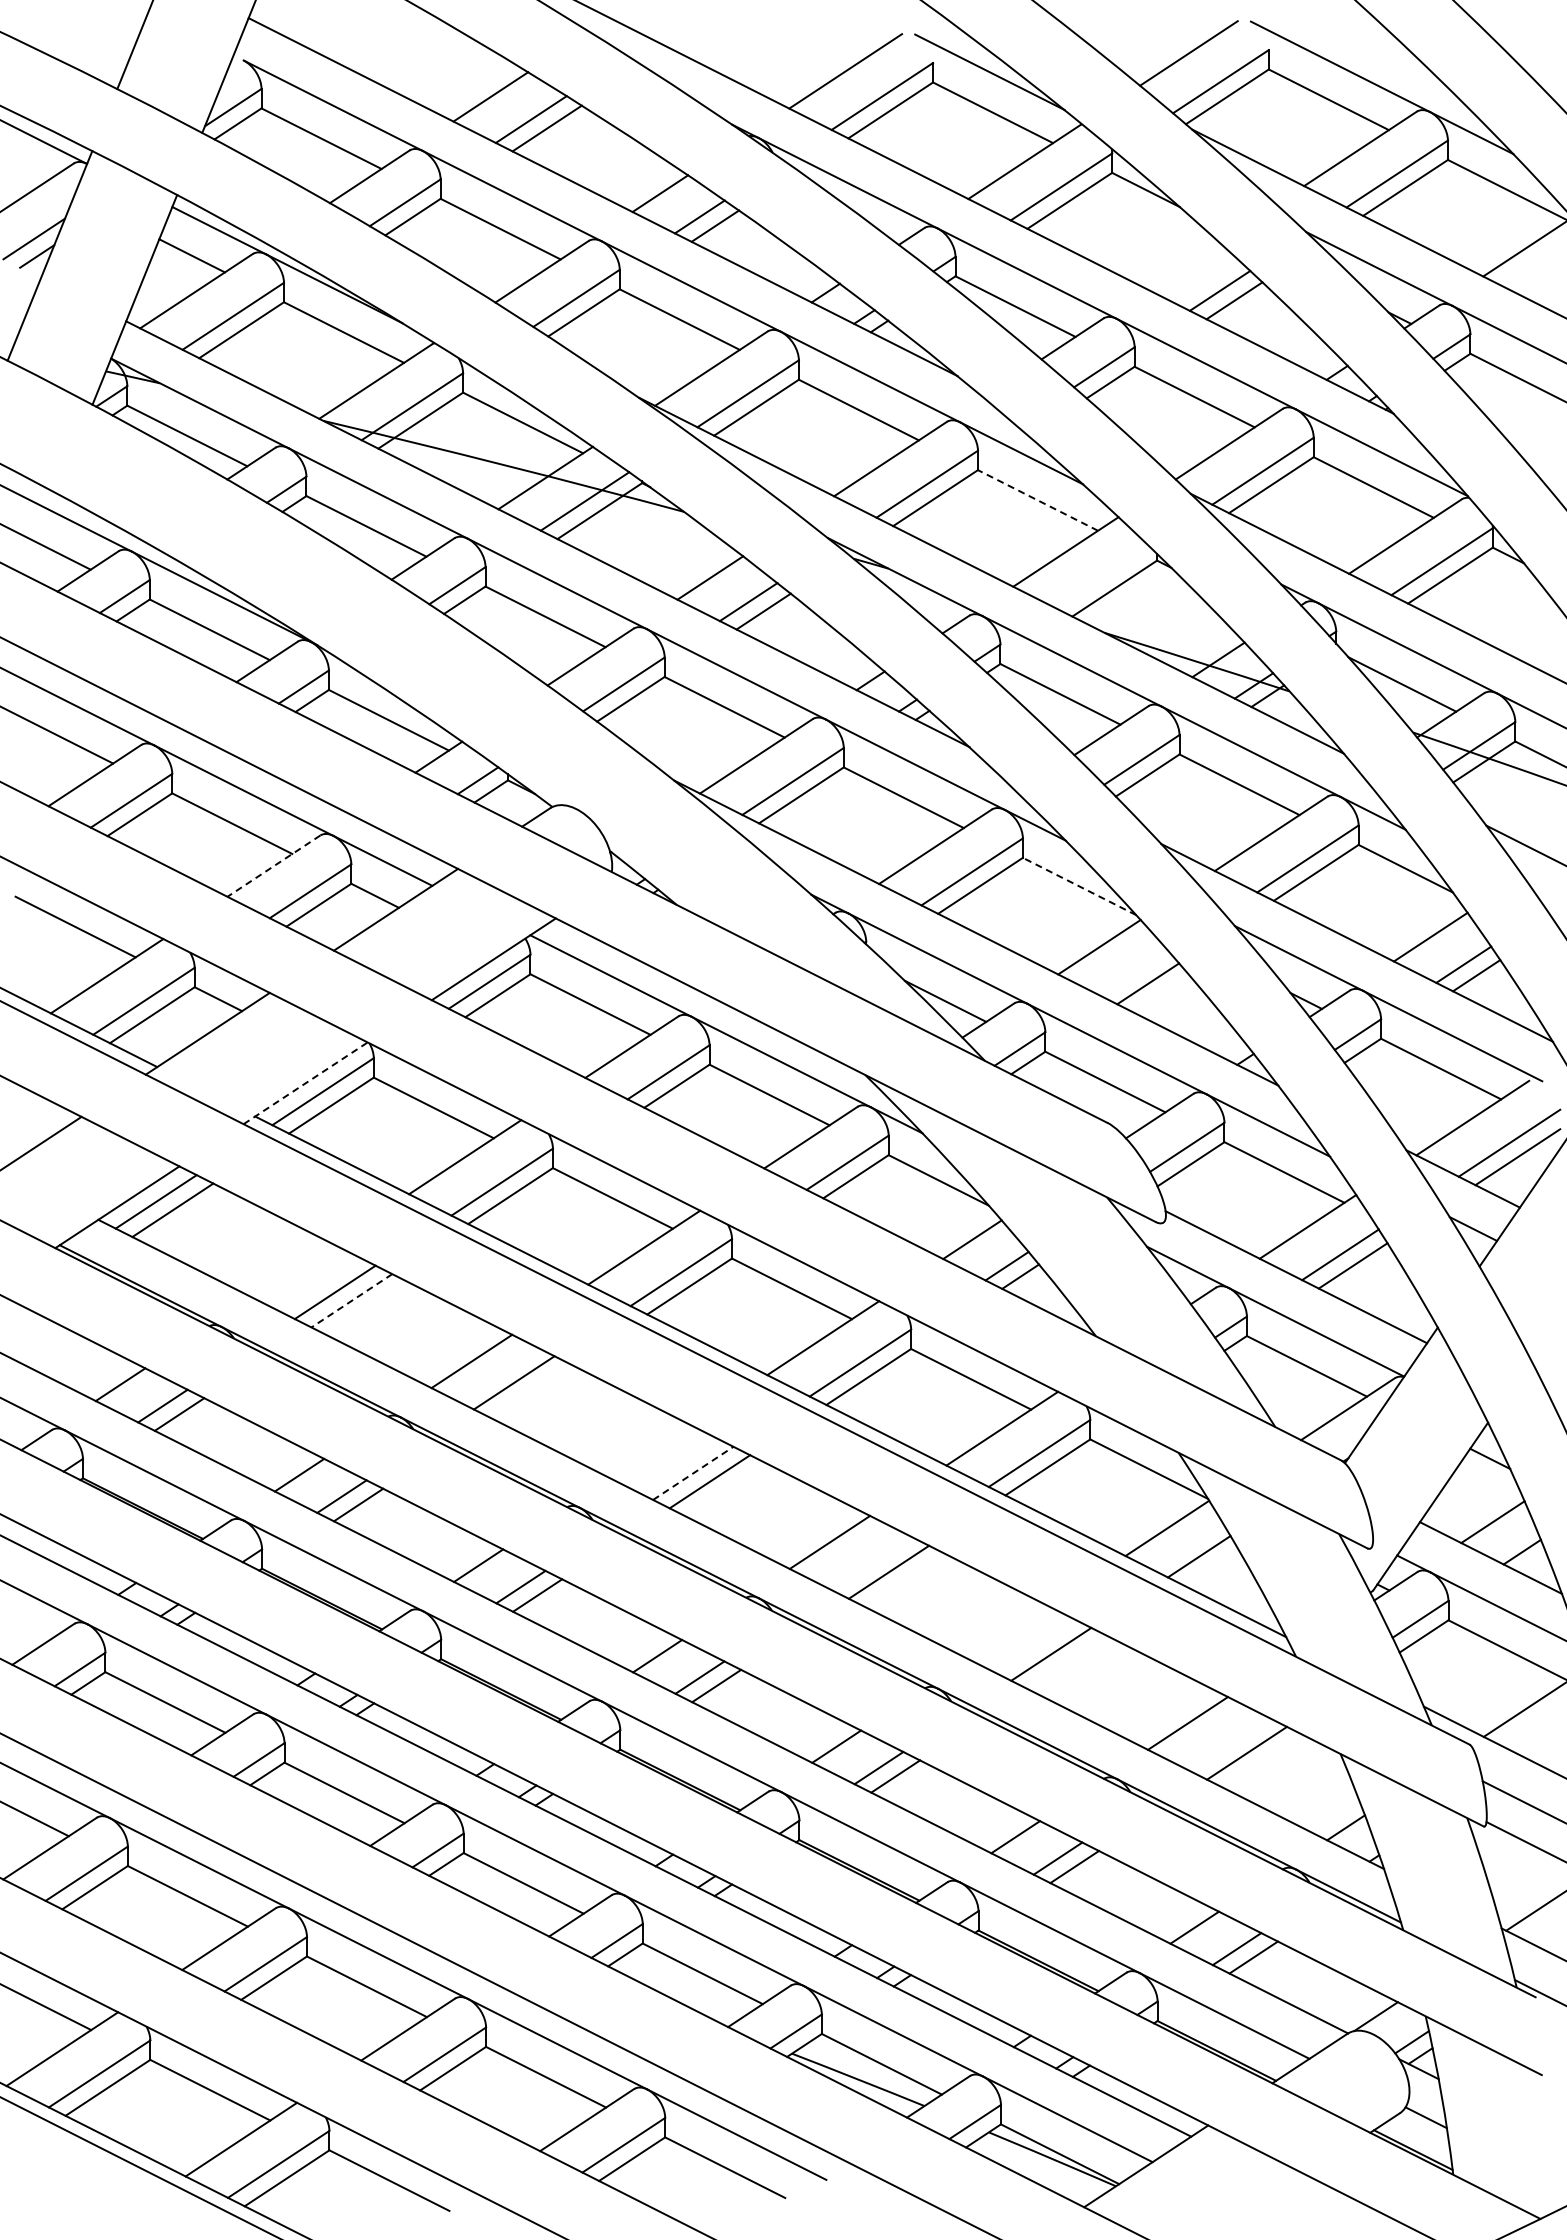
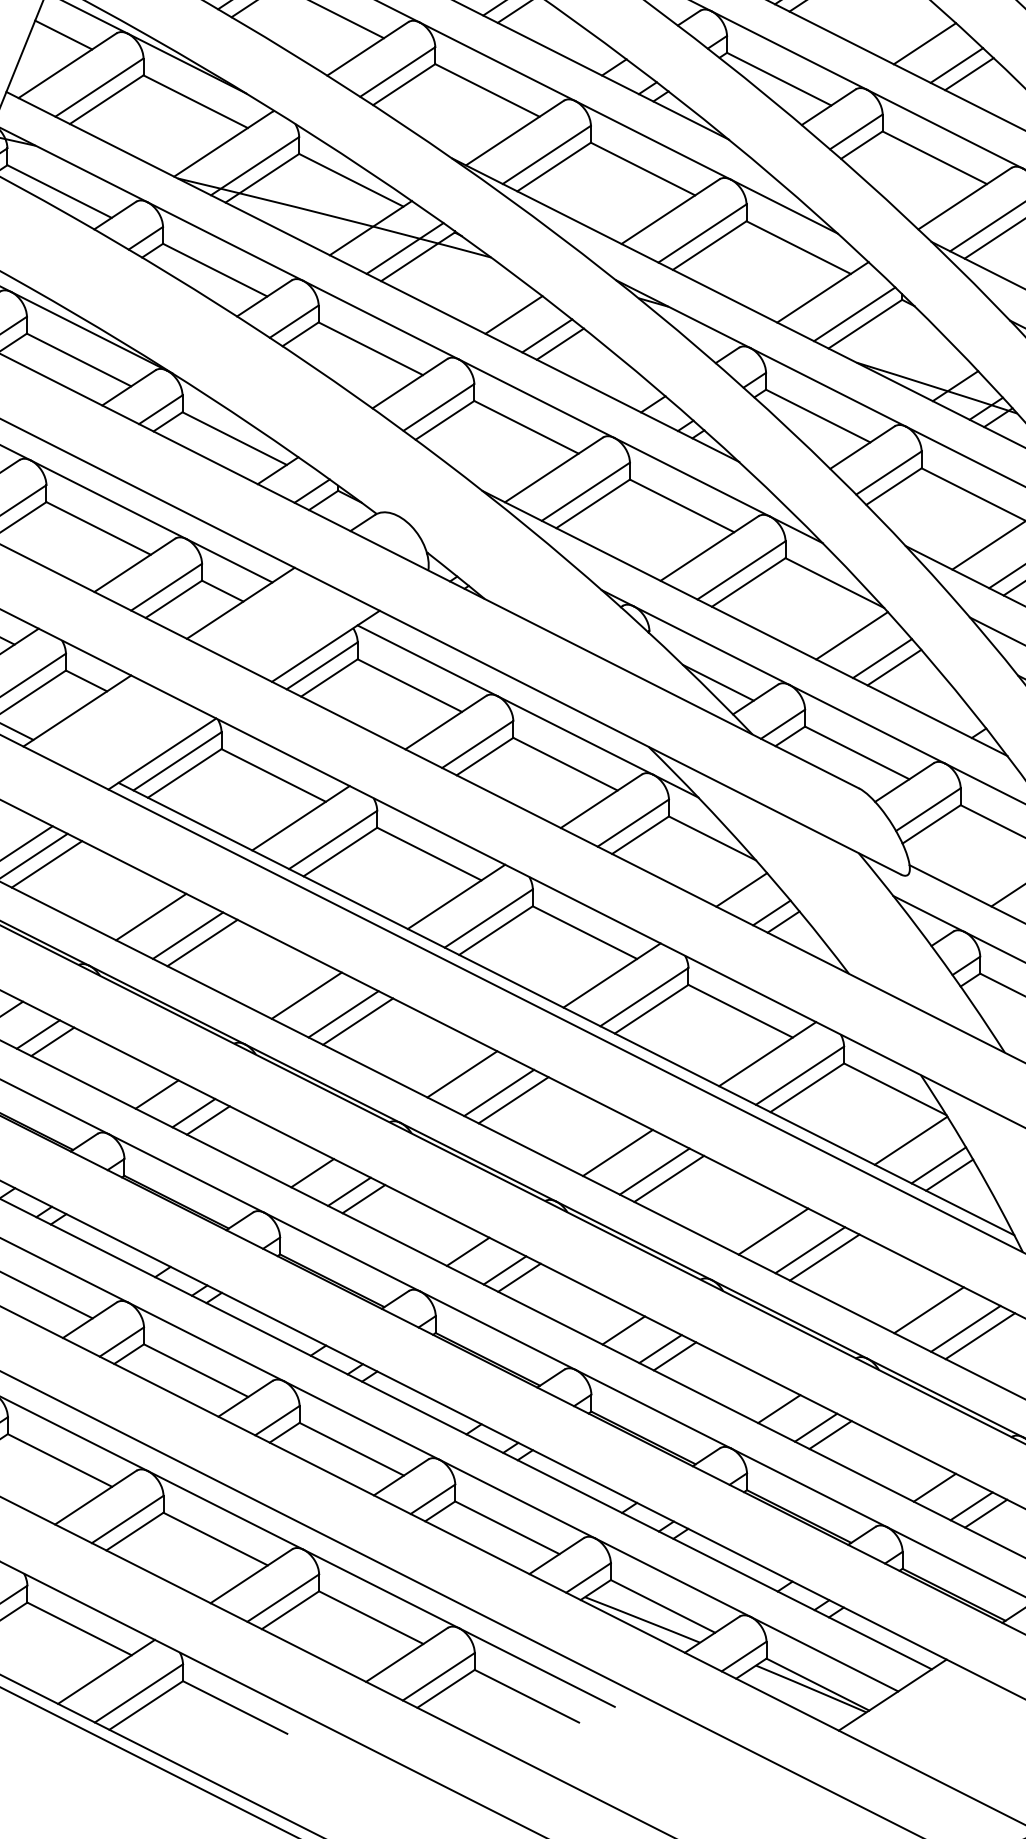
line: (1183, 265) -> (925, 43), added
line: (1037, 500) -> (798, 247), dashed -> solid
line: (1102, 577) -> (854, 314), added
line: (273, 866) -> (134, 565), dashed -> solid
line: (1079, 886) -> (834, 583), dashed -> solid
line: (1134, 973) -> (882, 658), added
line: (306, 1083) -> (163, 754), dashed -> solid
line: (292, 1270) -> (150, 916), added
line: (351, 1301) -> (202, 943), dashed -> solid
line: (530, 1390) -> (357, 1020), added
line: (650, 1451) -> (461, 1073), added
line: (693, 1473) -> (499, 1093), dashed -> solid
line: (872, 1563) -> (654, 1171), added
line: (1211, 1567) -> (949, 1174), added
line: (1008, 1632) -> (773, 1231), added
line: (1067, 1662) -> (824, 1257), added
line: (1230, 1744) -> (965, 1328), added

